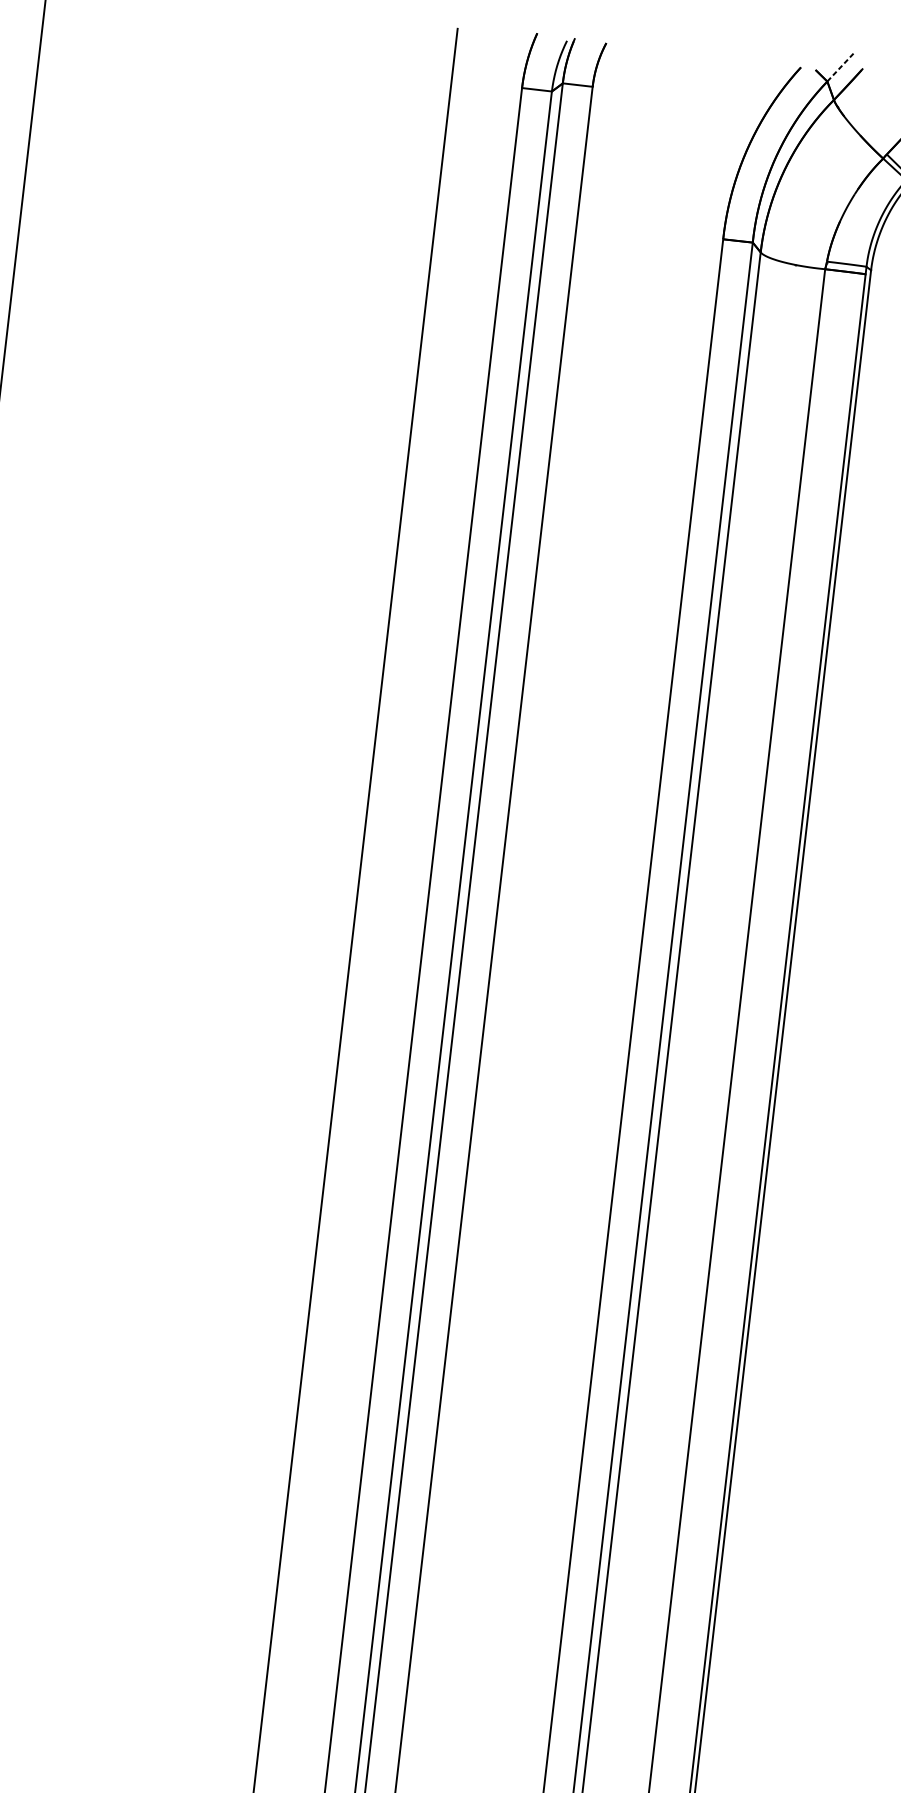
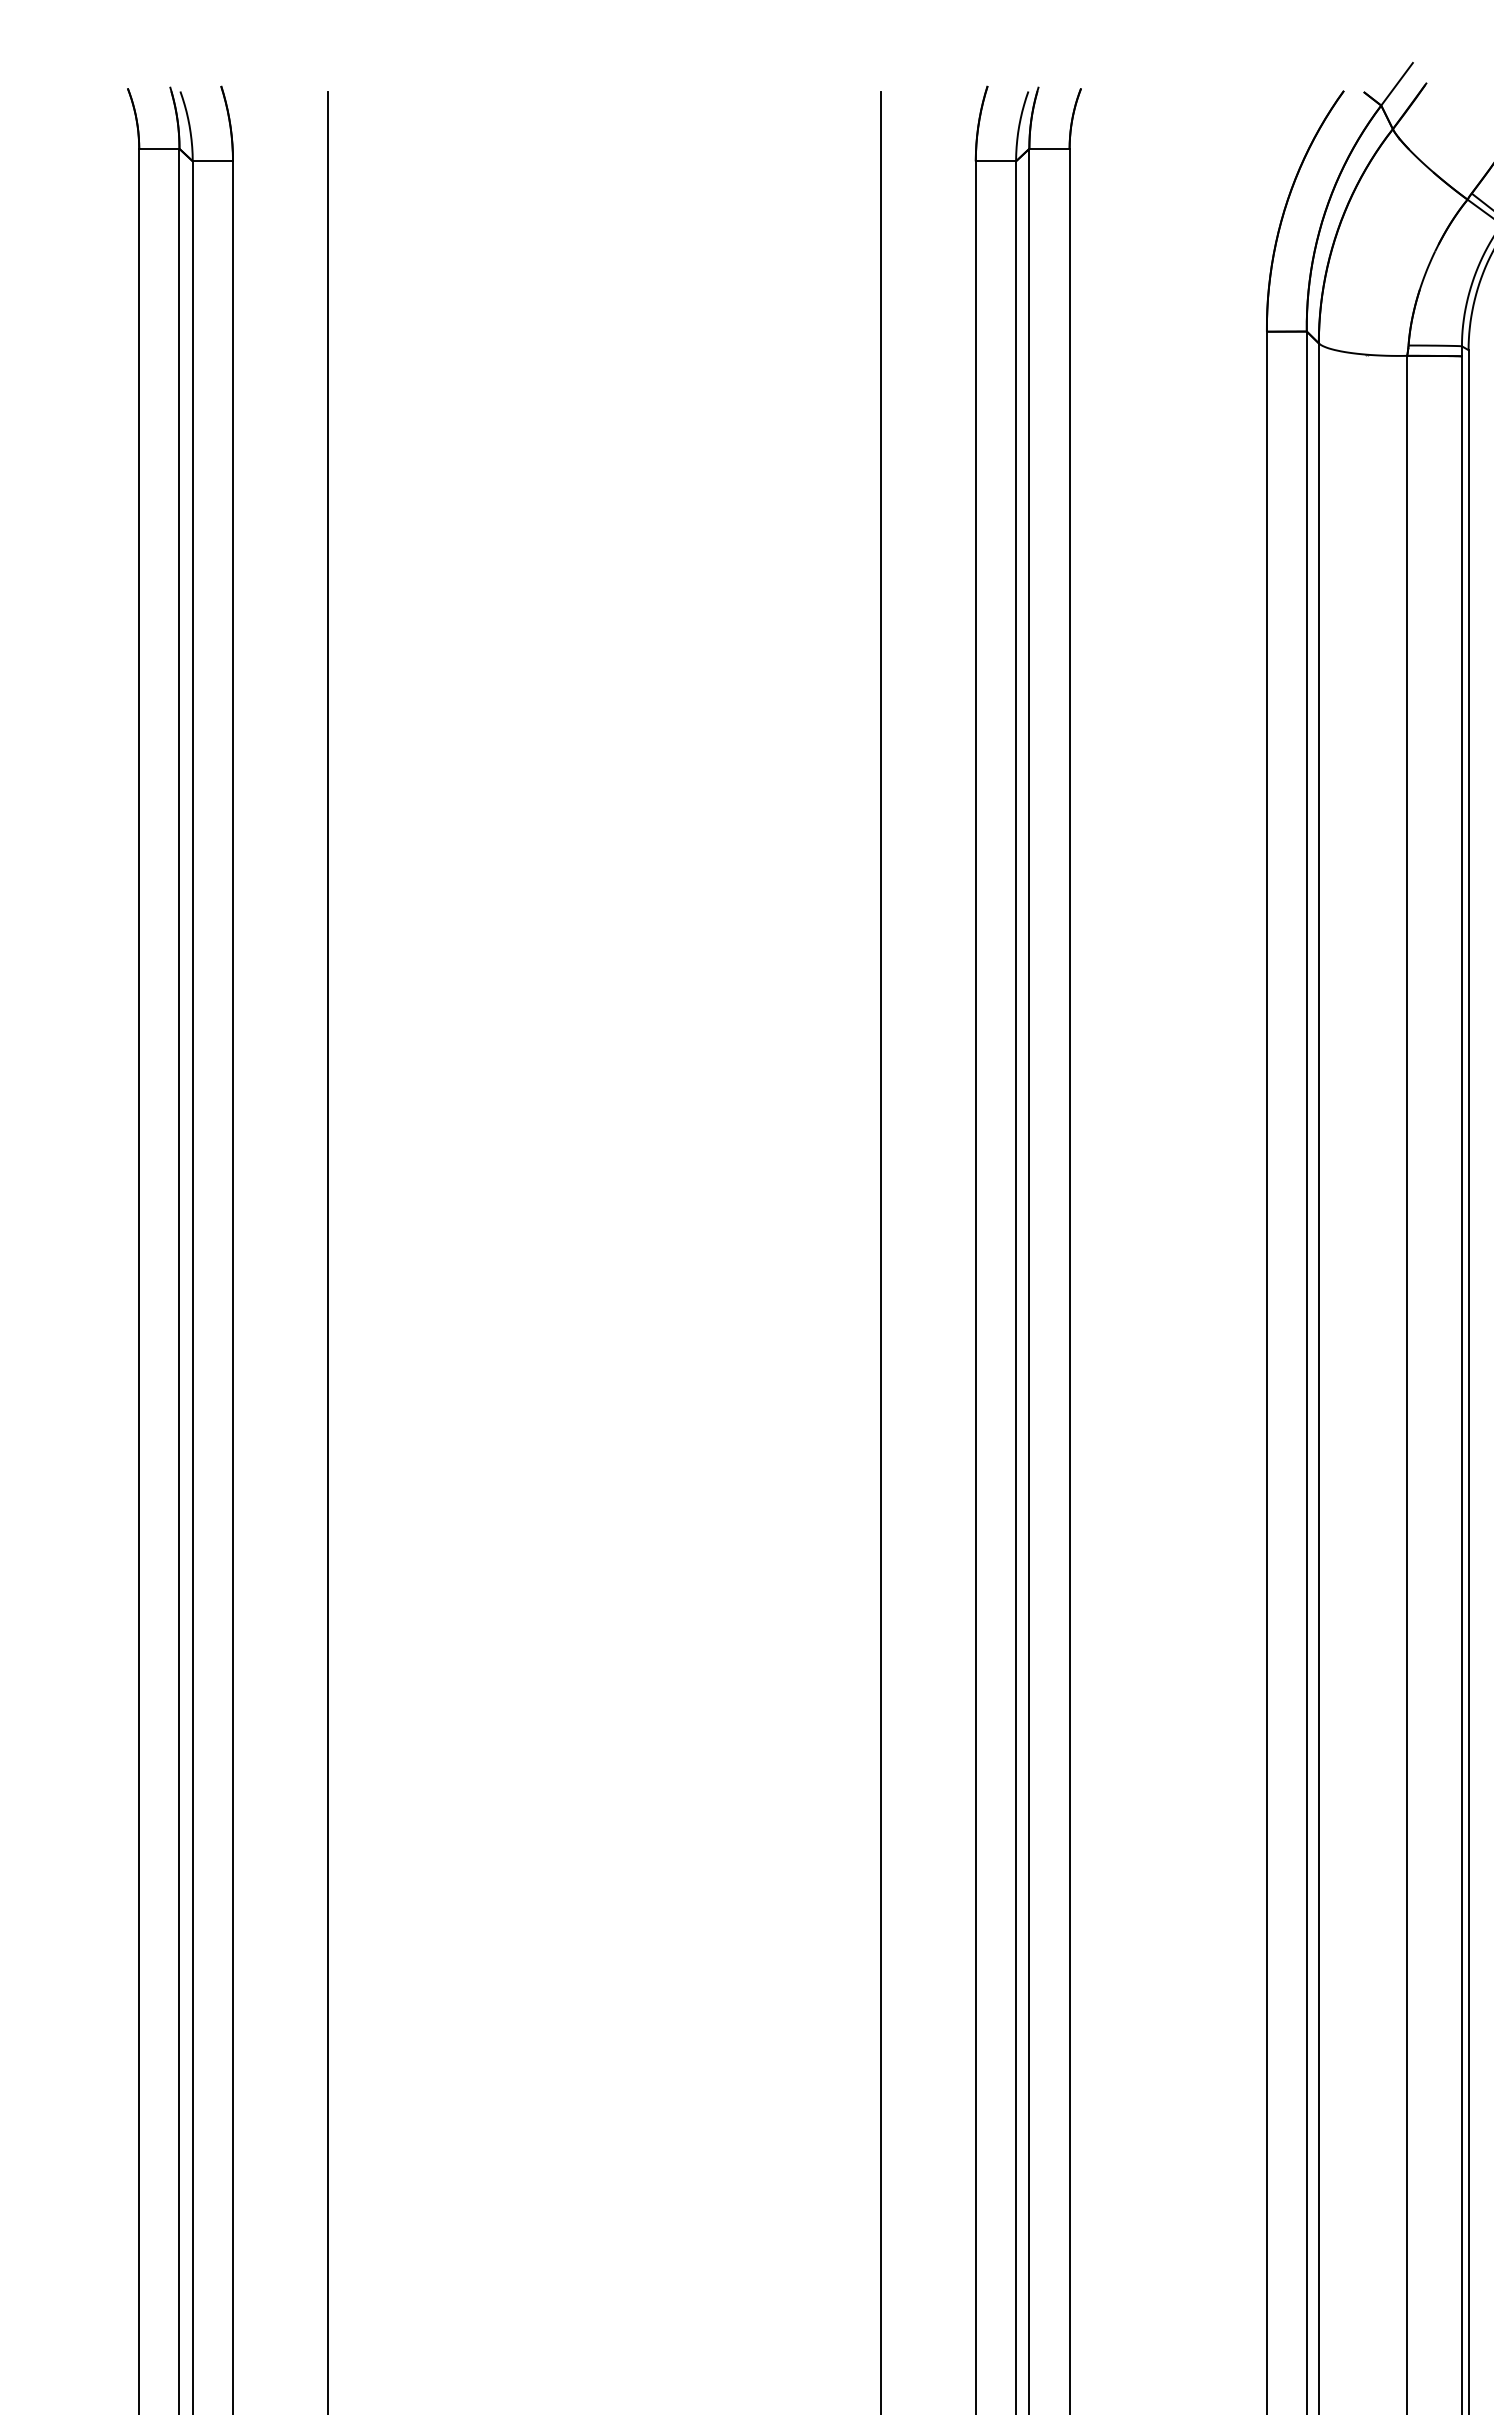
line: (841, 66) -> (1397, 83), dashed -> solid

